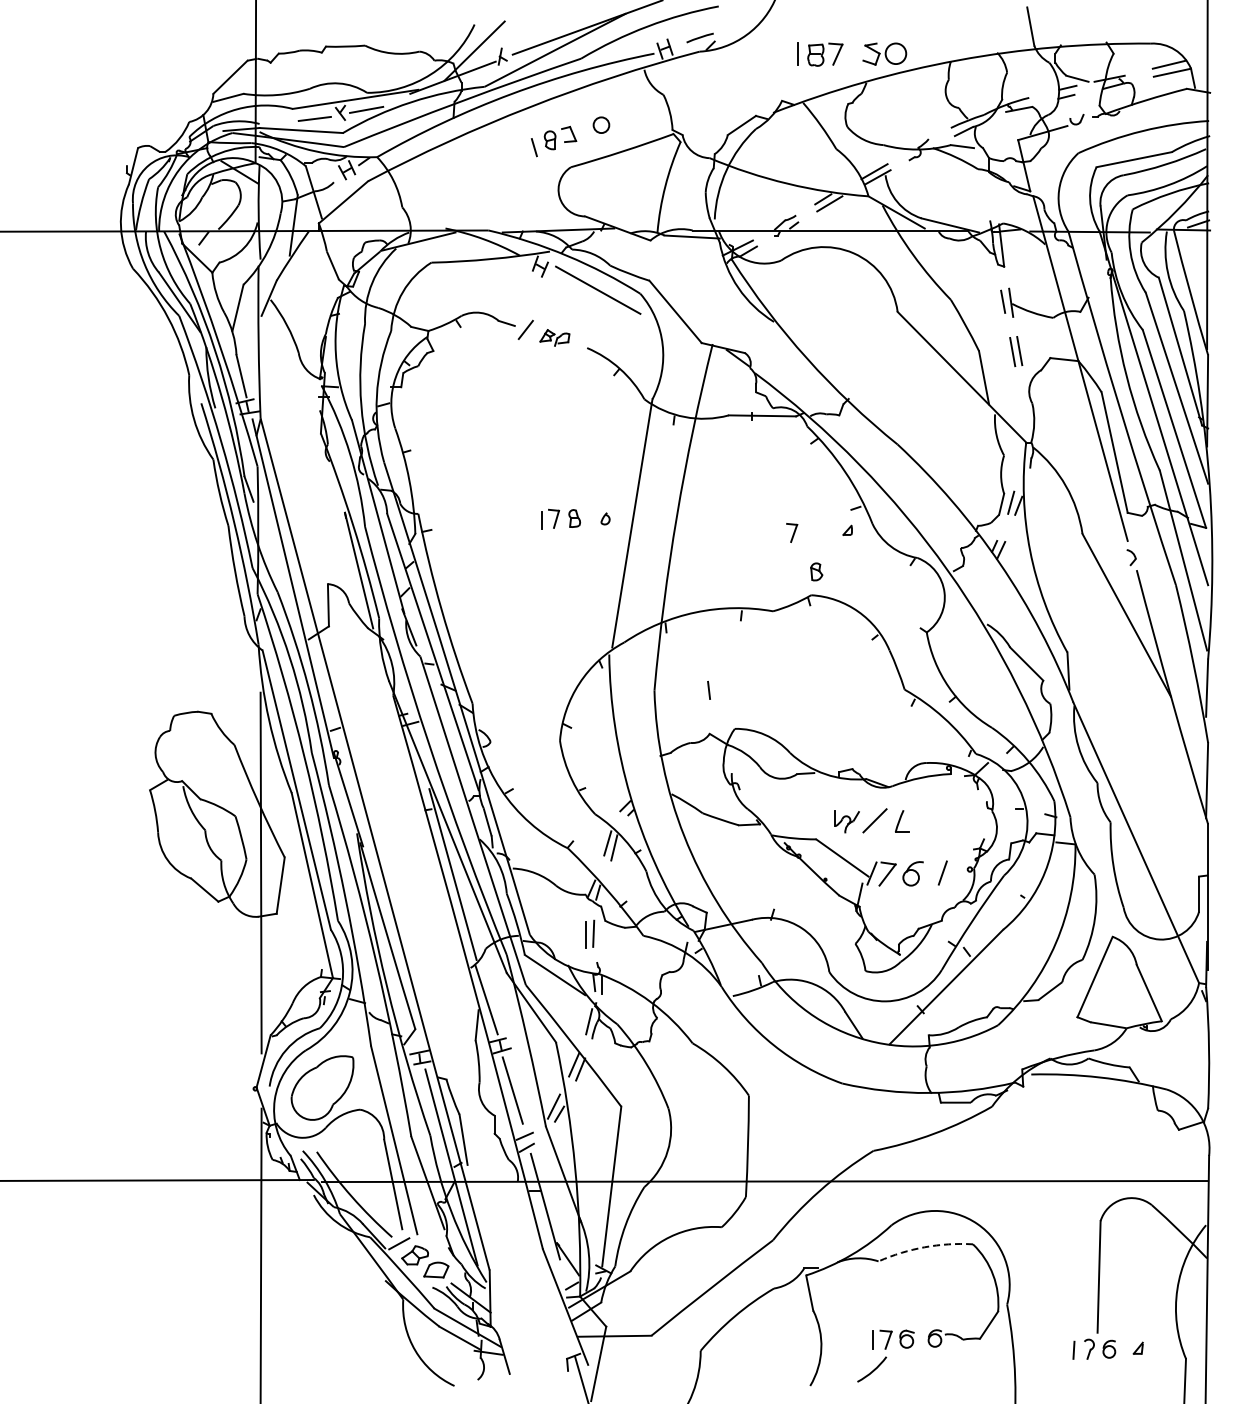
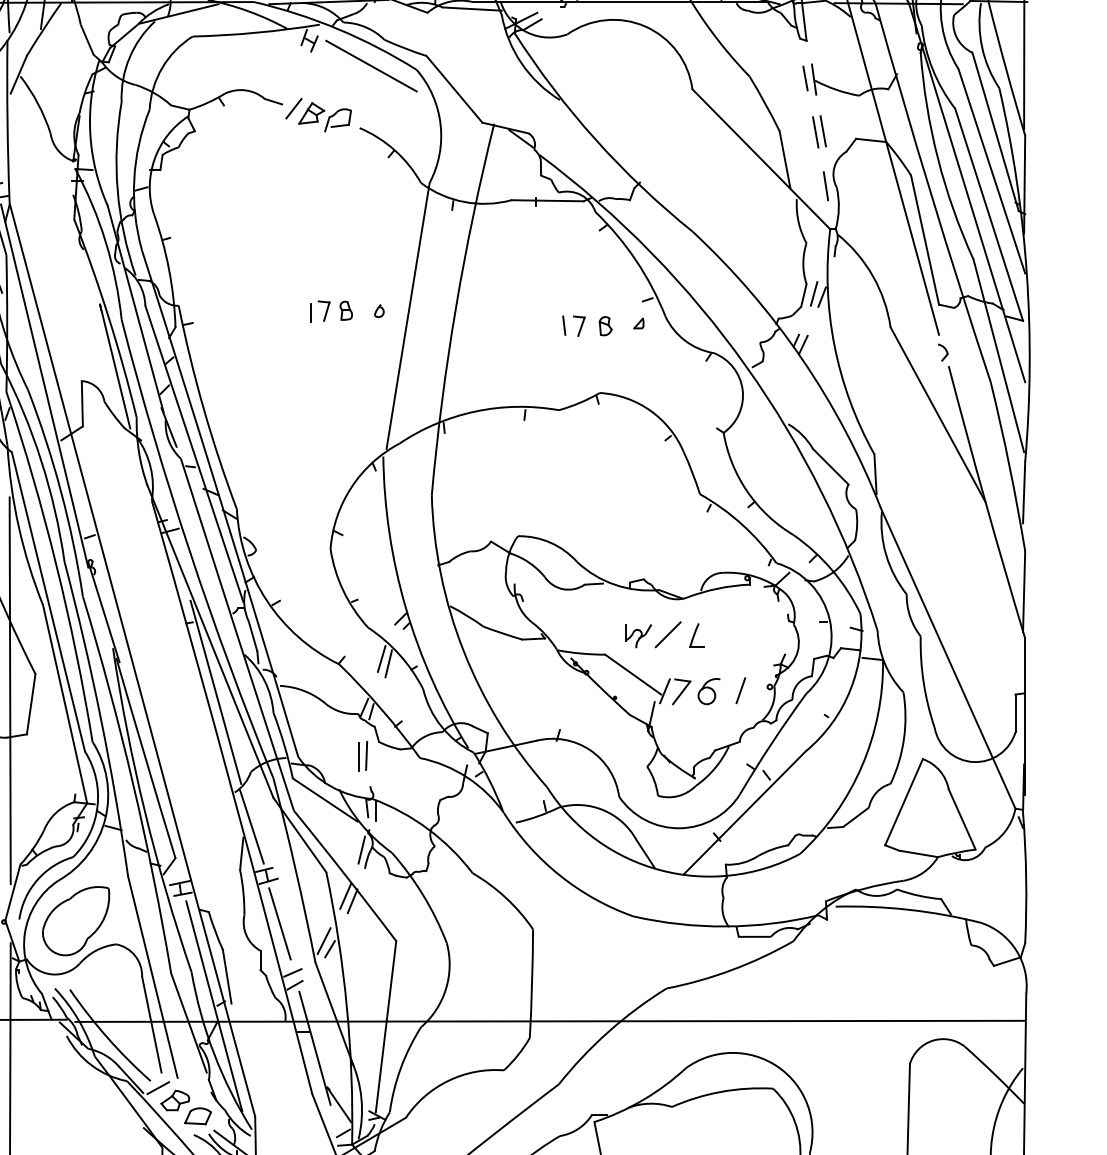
part: (554, 337) -> (324, 116), size x1.67
line: (1022, 402) -> (826, 186), added
part: (816, 571) -> (605, 325), moved
line: (708, 690) -> (563, 325), moved
arc: (924, 1247) -> (721, 1092), dashed -> solid

